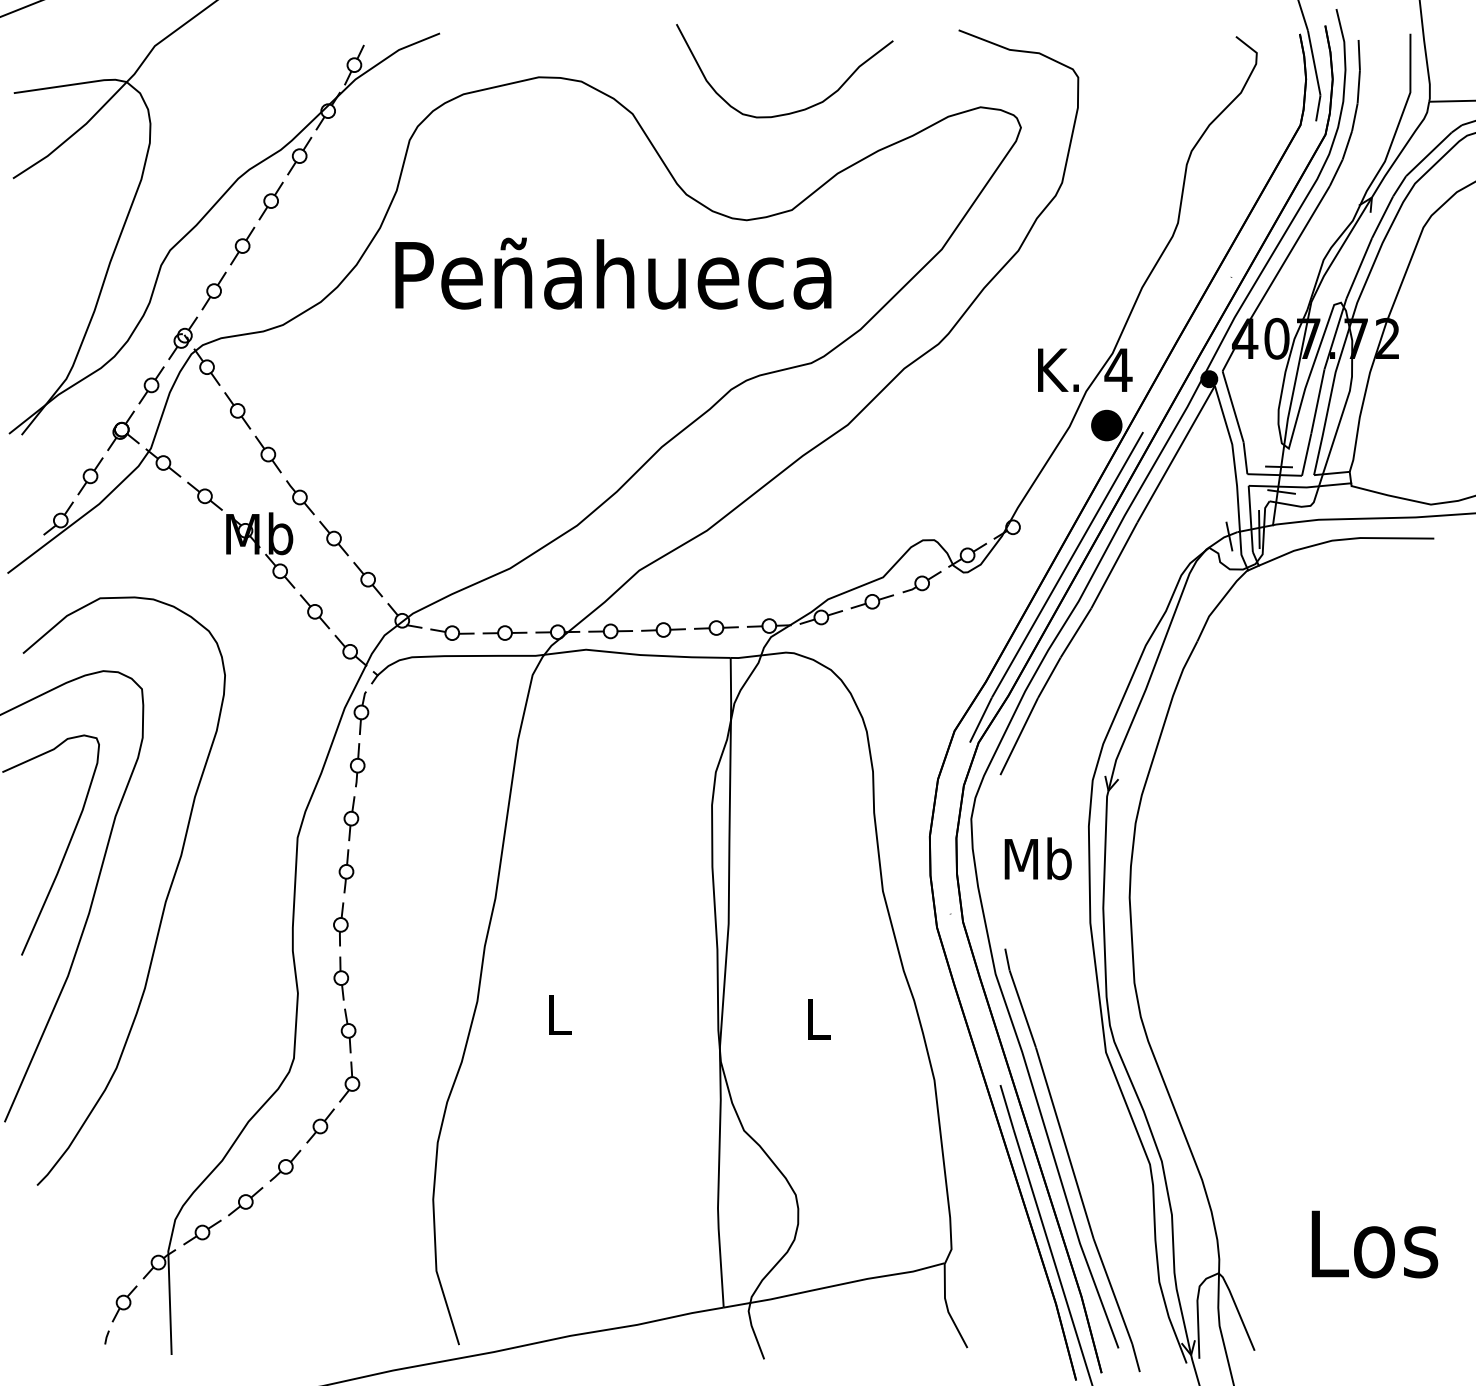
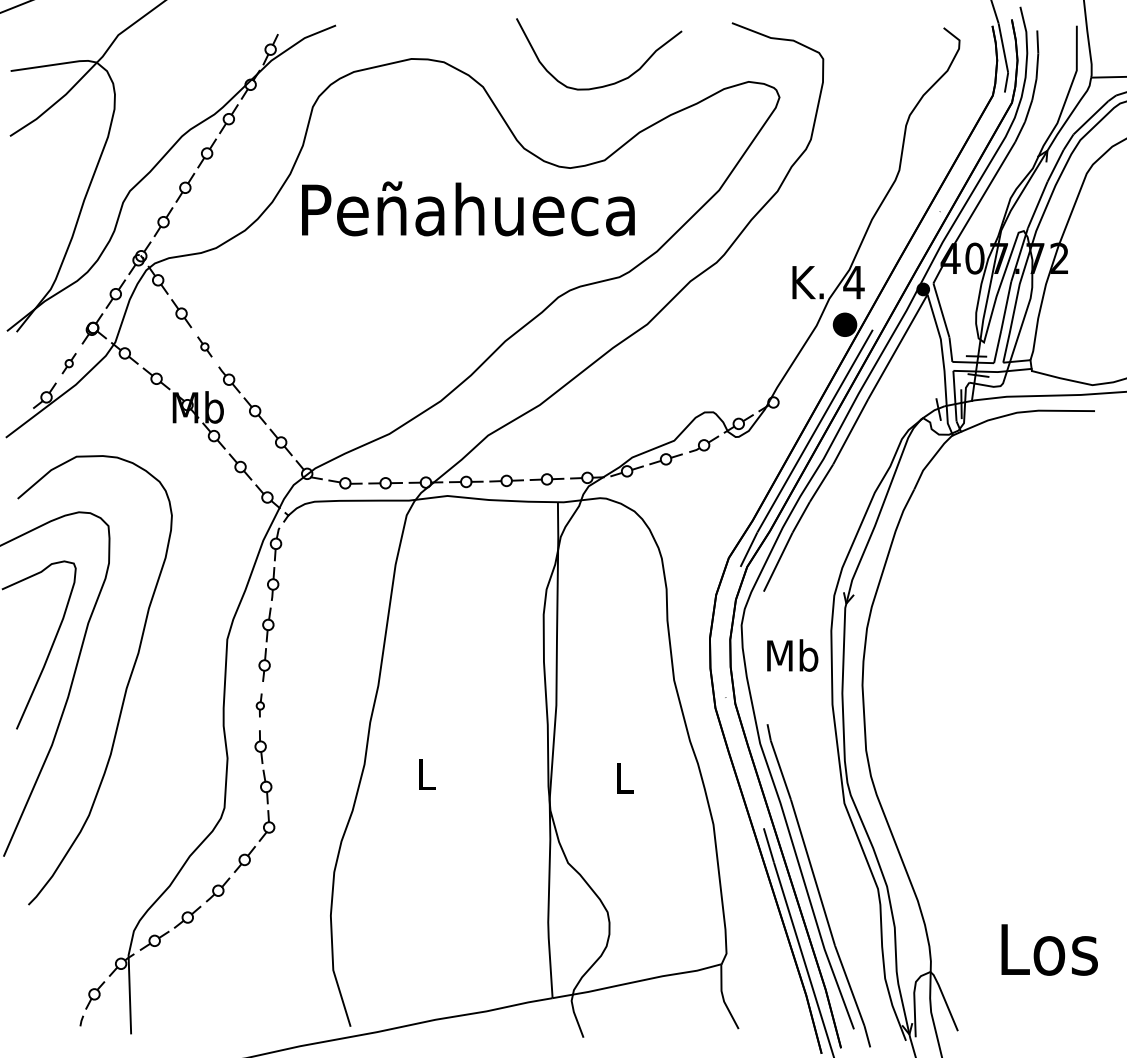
part: (267, 454) -> (204, 346), size x0.7
part: (90, 476) -> (69, 363), size x0.7
part: (340, 924) -> (260, 705), size x0.7

